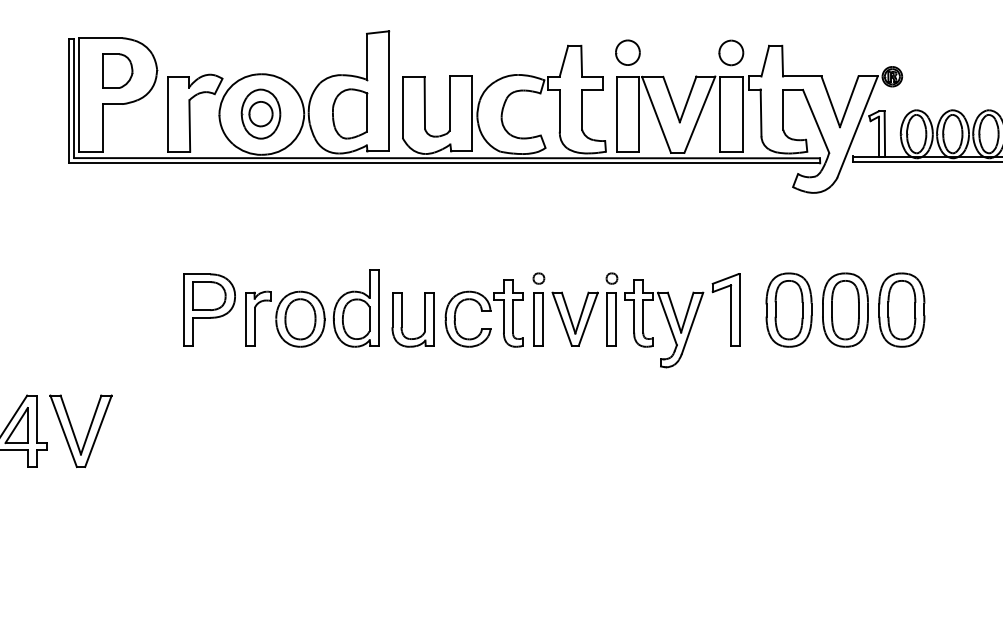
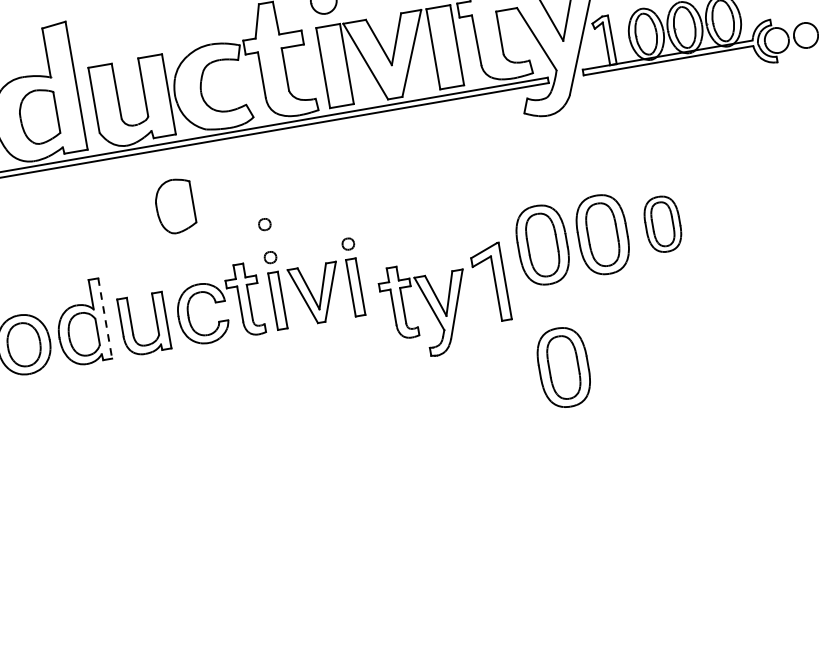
part: (460, 216) -> (175, 205), added
part: (538, 247) -> (264, 224), added
line: (378, 308) -> (105, 318), solid -> dashed
part: (901, 309) -> (662, 223), size x0.7
part: (682, 320) -> (445, 302), moved
part: (788, 424) -> (563, 367), added

